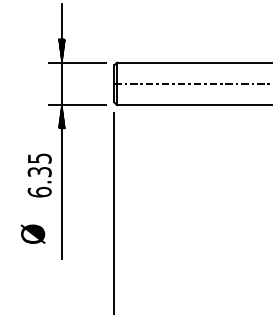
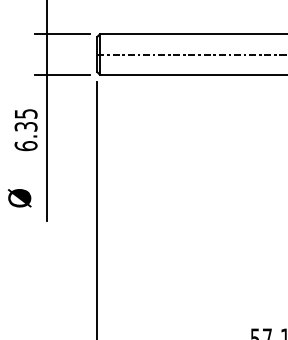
hatch: (62, 50) -> (47, 22), removed
hatch: (62, 116) -> (47, 85), removed
text: (39, 175) -> (25, 130), moved

